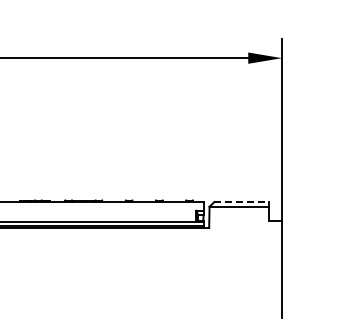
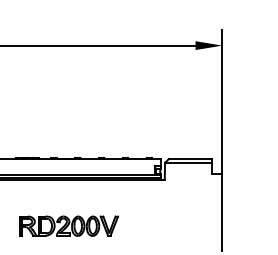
line: (242, 201) -> (191, 158), dashed -> solid
part: (87, 286) -> (68, 225), added

